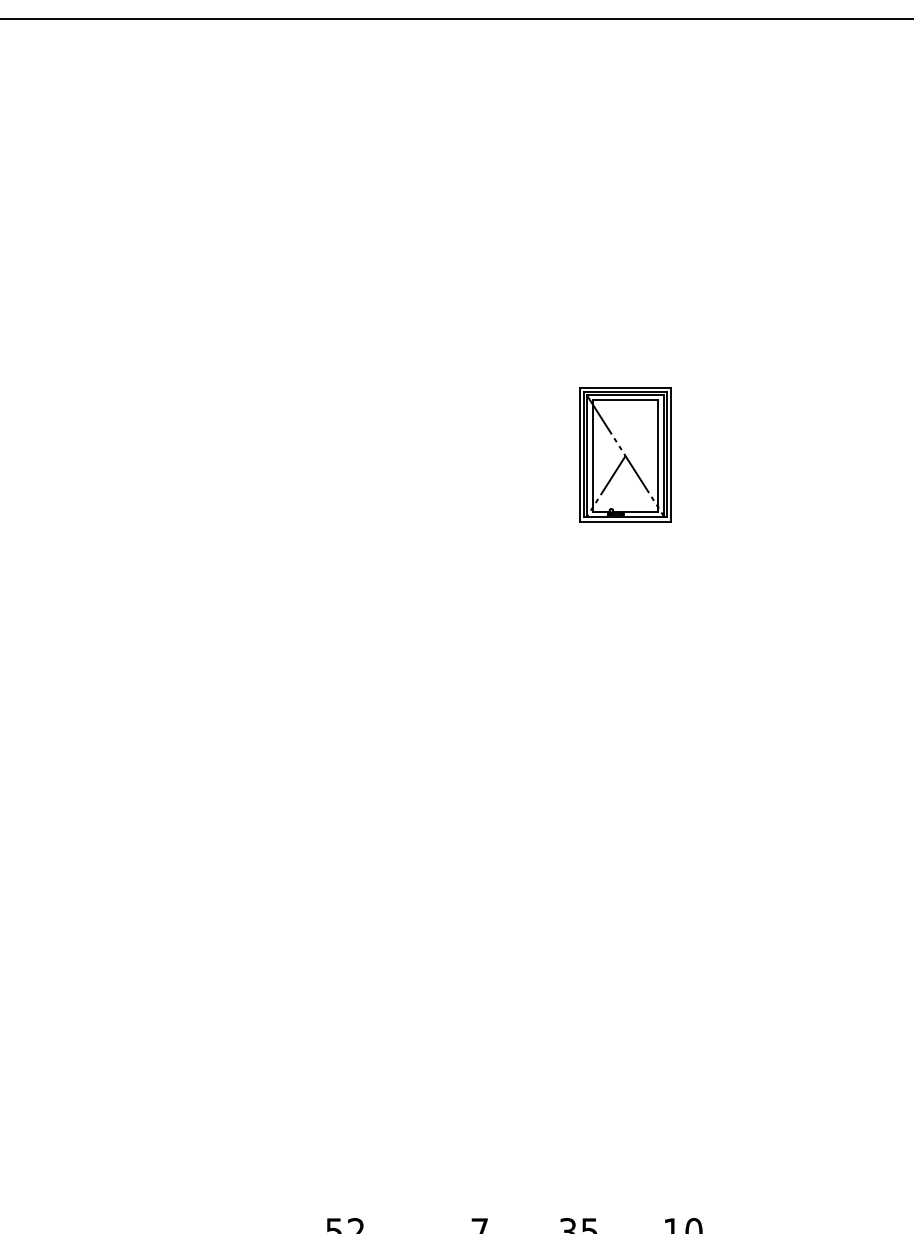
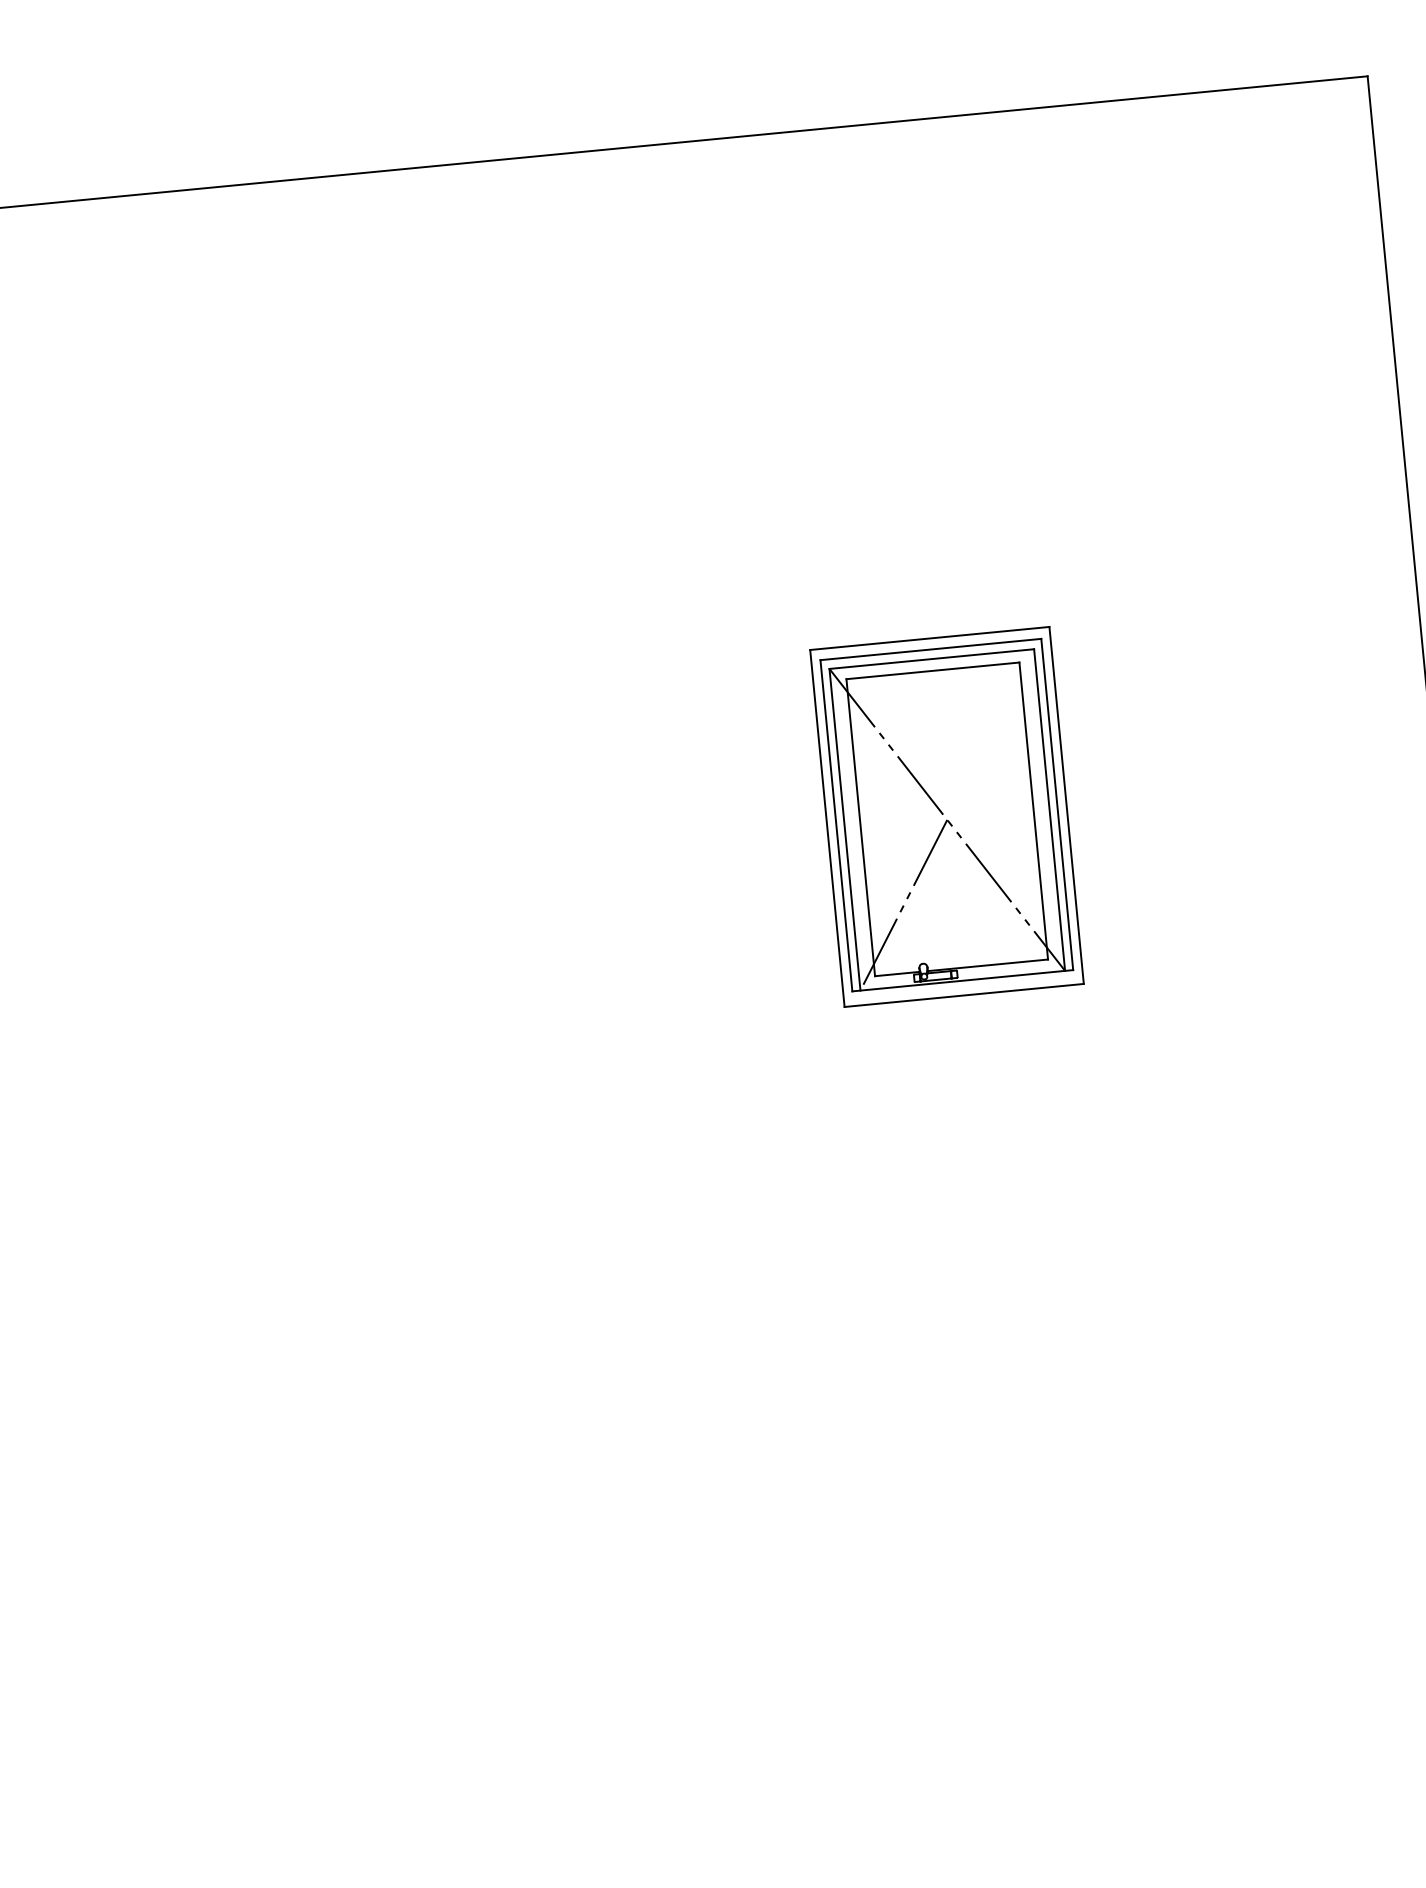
part: (625, 454) -> (946, 816), size x1.67

